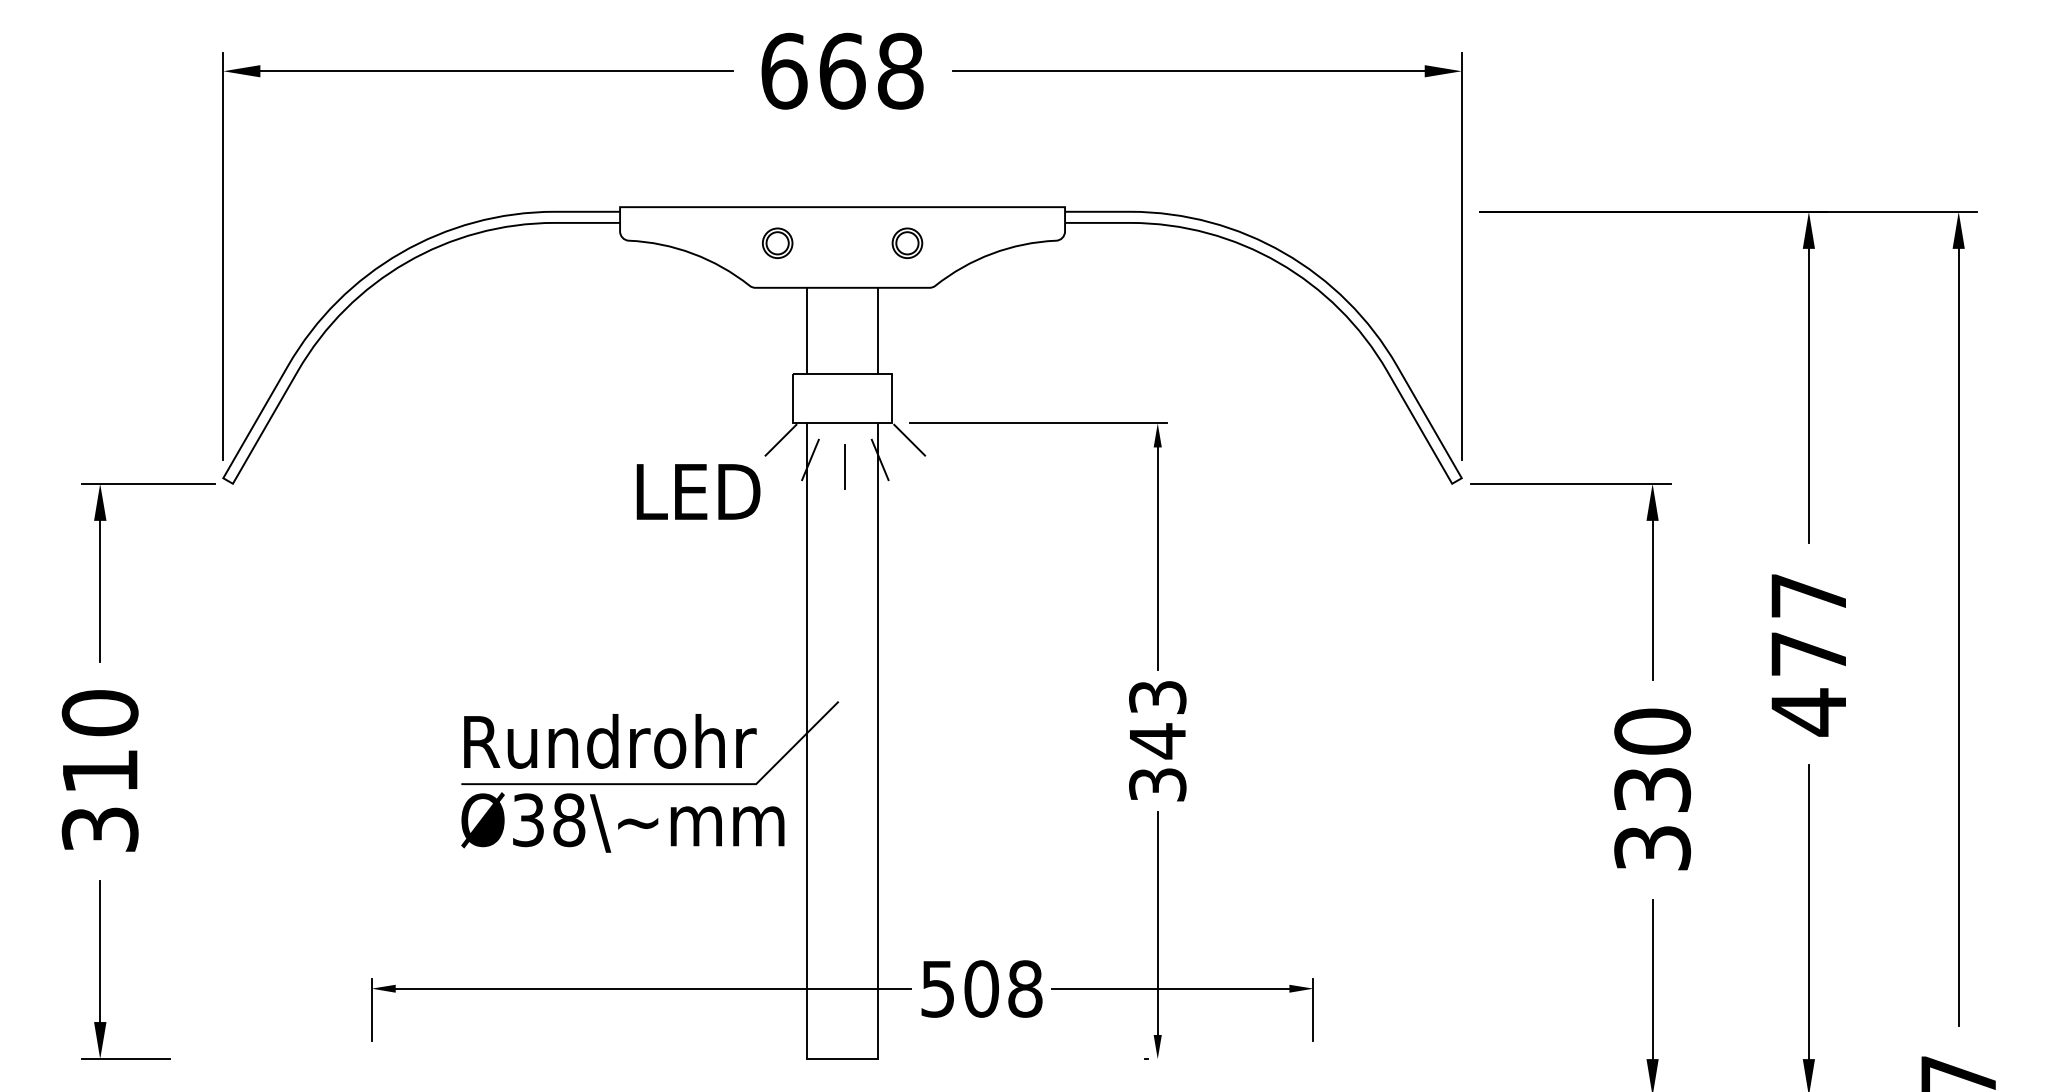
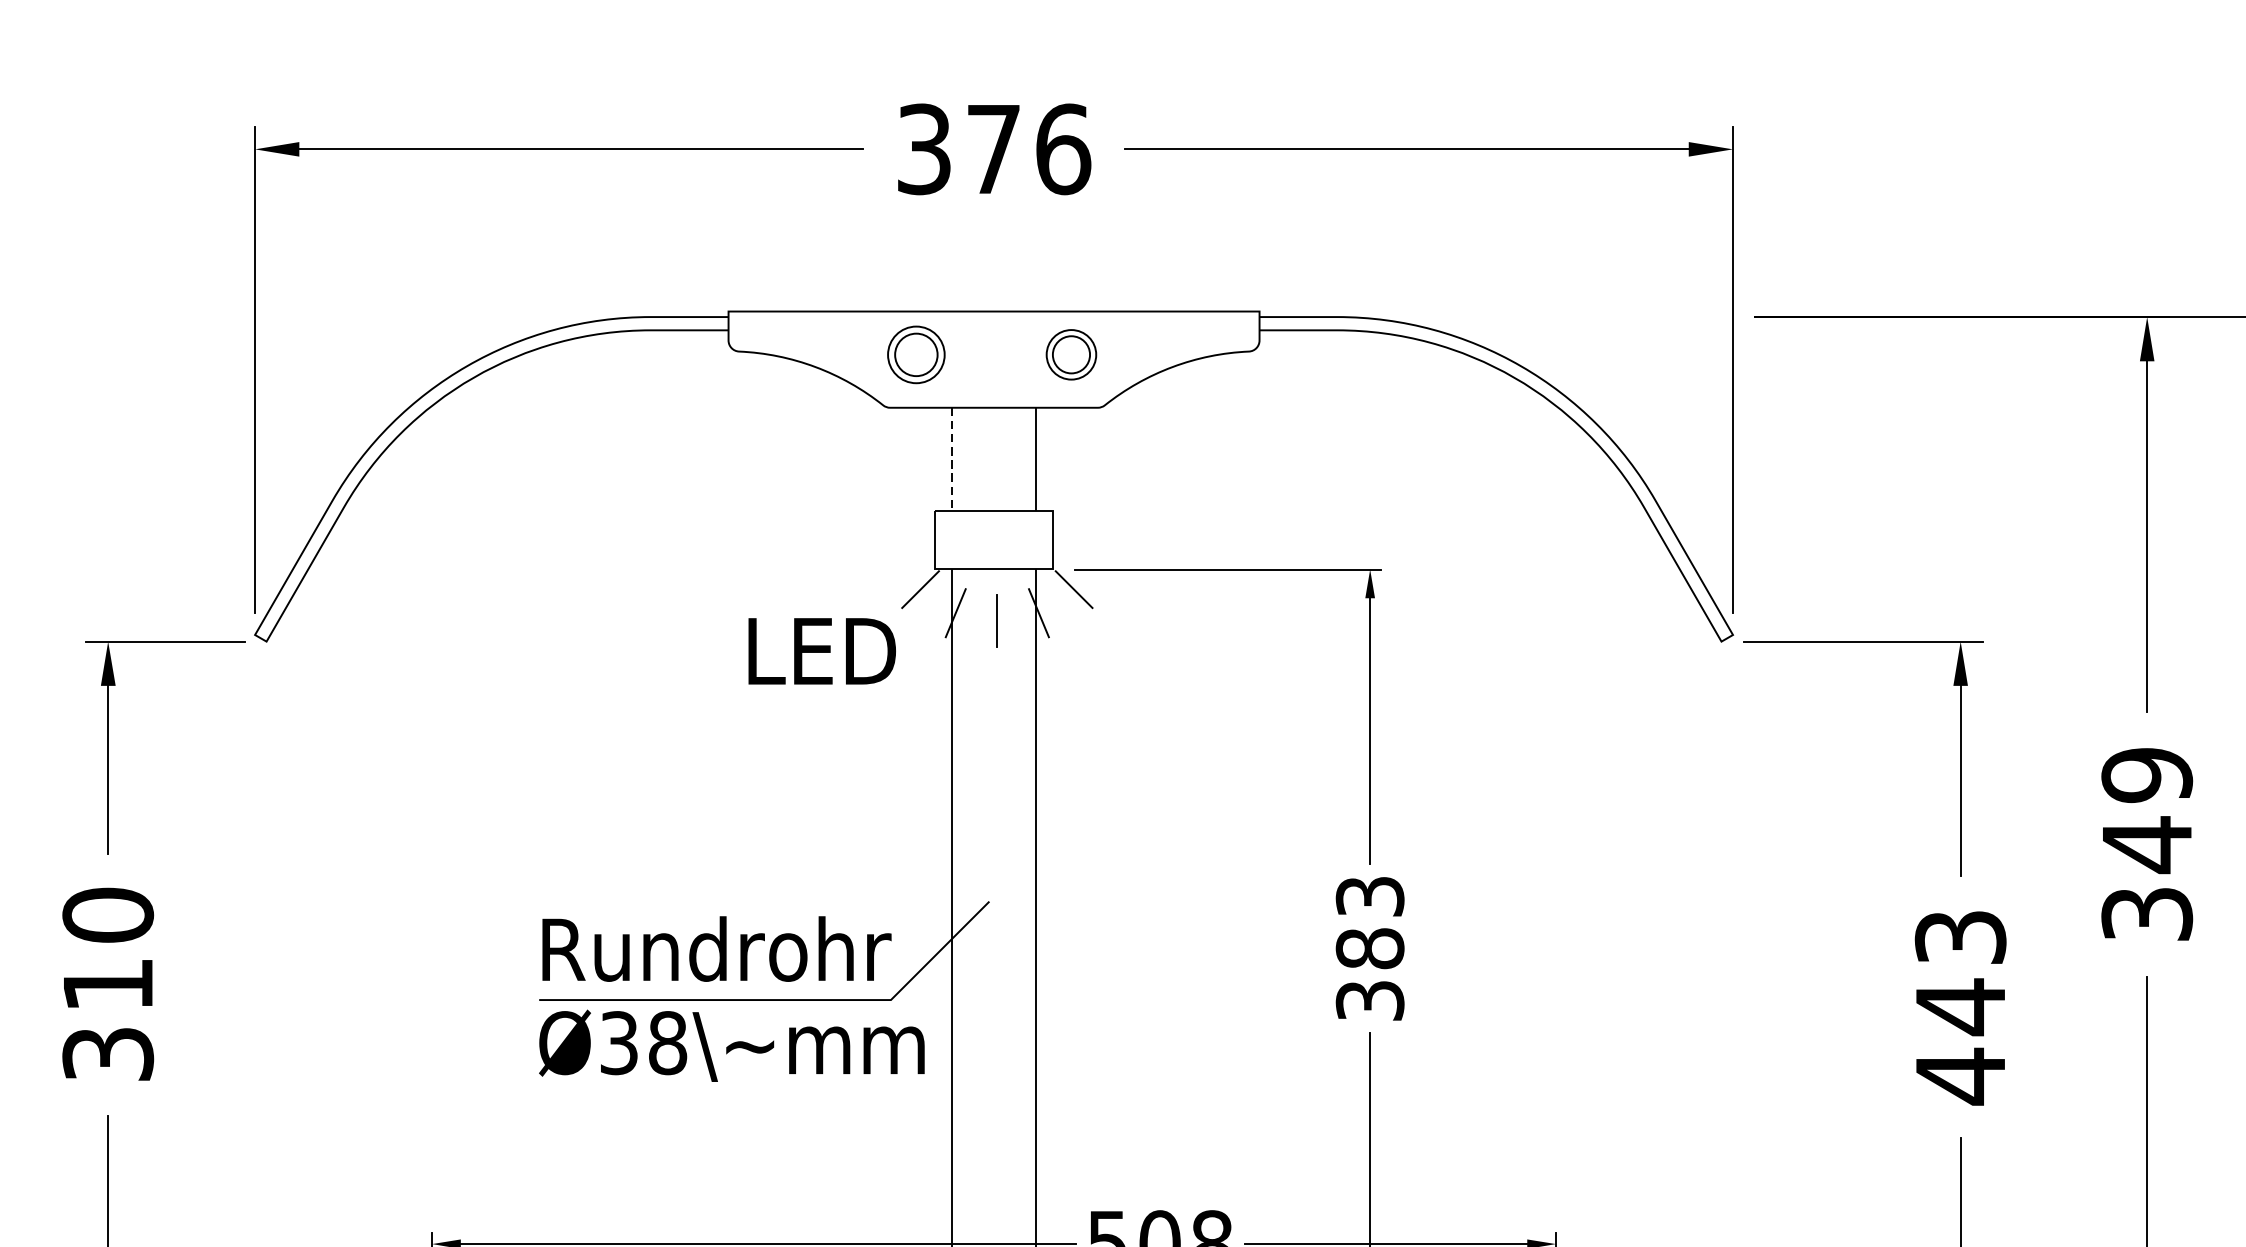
text: (842, 70) -> (993, 148), 668 -> 376
part: (777, 242) -> (916, 353), size x1.6
part: (907, 242) -> (1071, 353), size x1.4
line: (807, 331) -> (952, 459), solid -> dashed
text: (1808, 654) -> (2146, 845), 477 -> 349
text: (1157, 741) -> (1369, 949), 343 -> 383
text: (1652, 790) -> (1960, 1007), 330 -> 443

